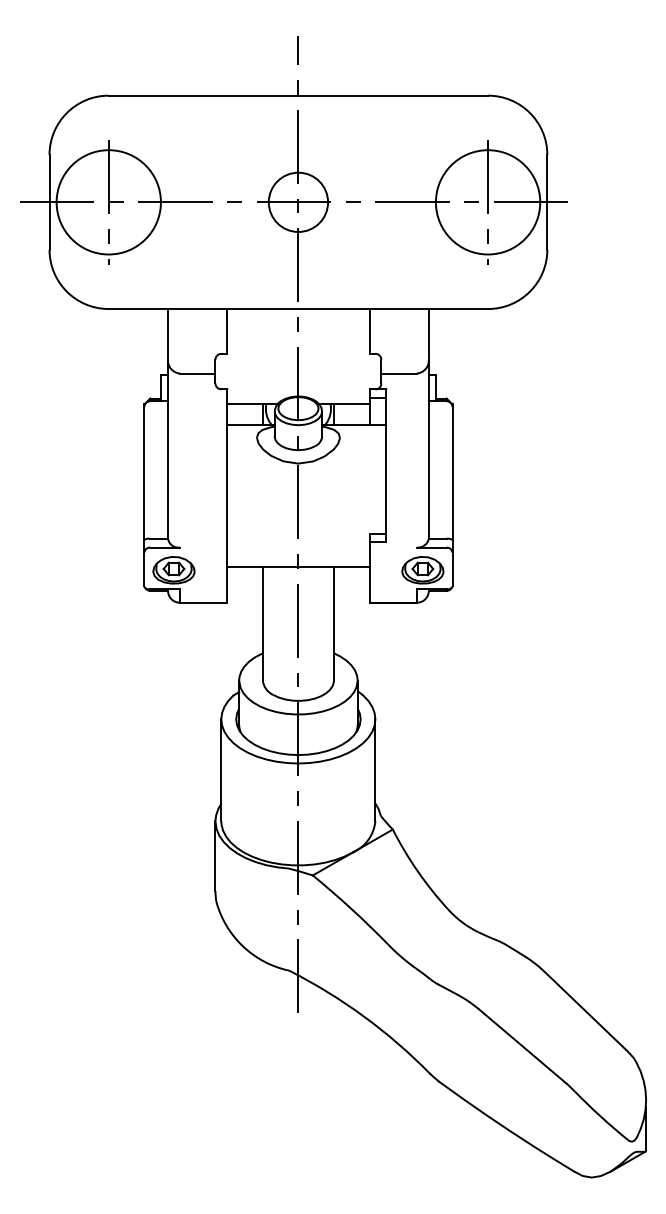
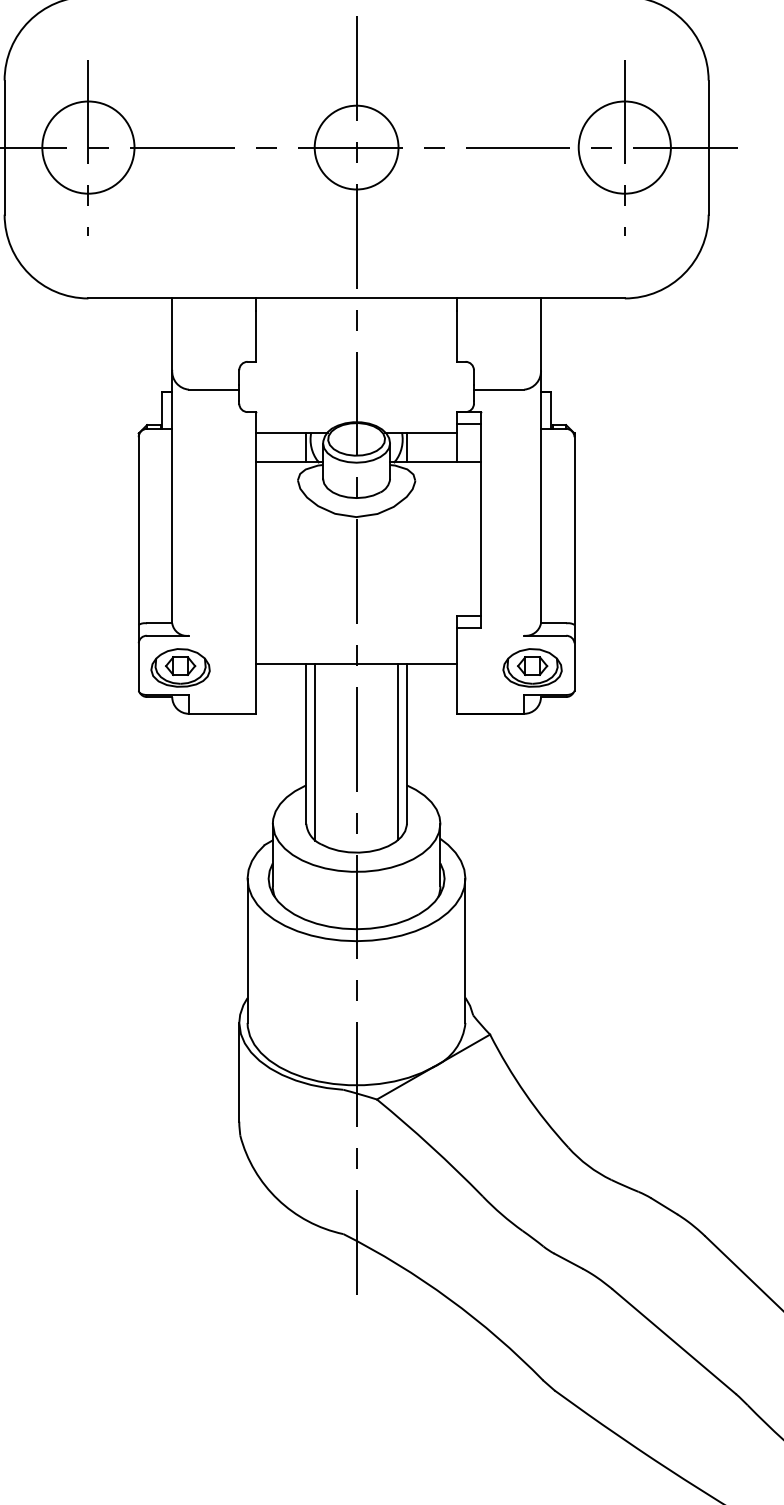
circle: (108, 201) -> (88, 146), size x0.62
circle: (487, 201) -> (623, 146), size x0.62
line: (269, 629) -> (315, 751), added
line: (327, 629) -> (397, 751), added

